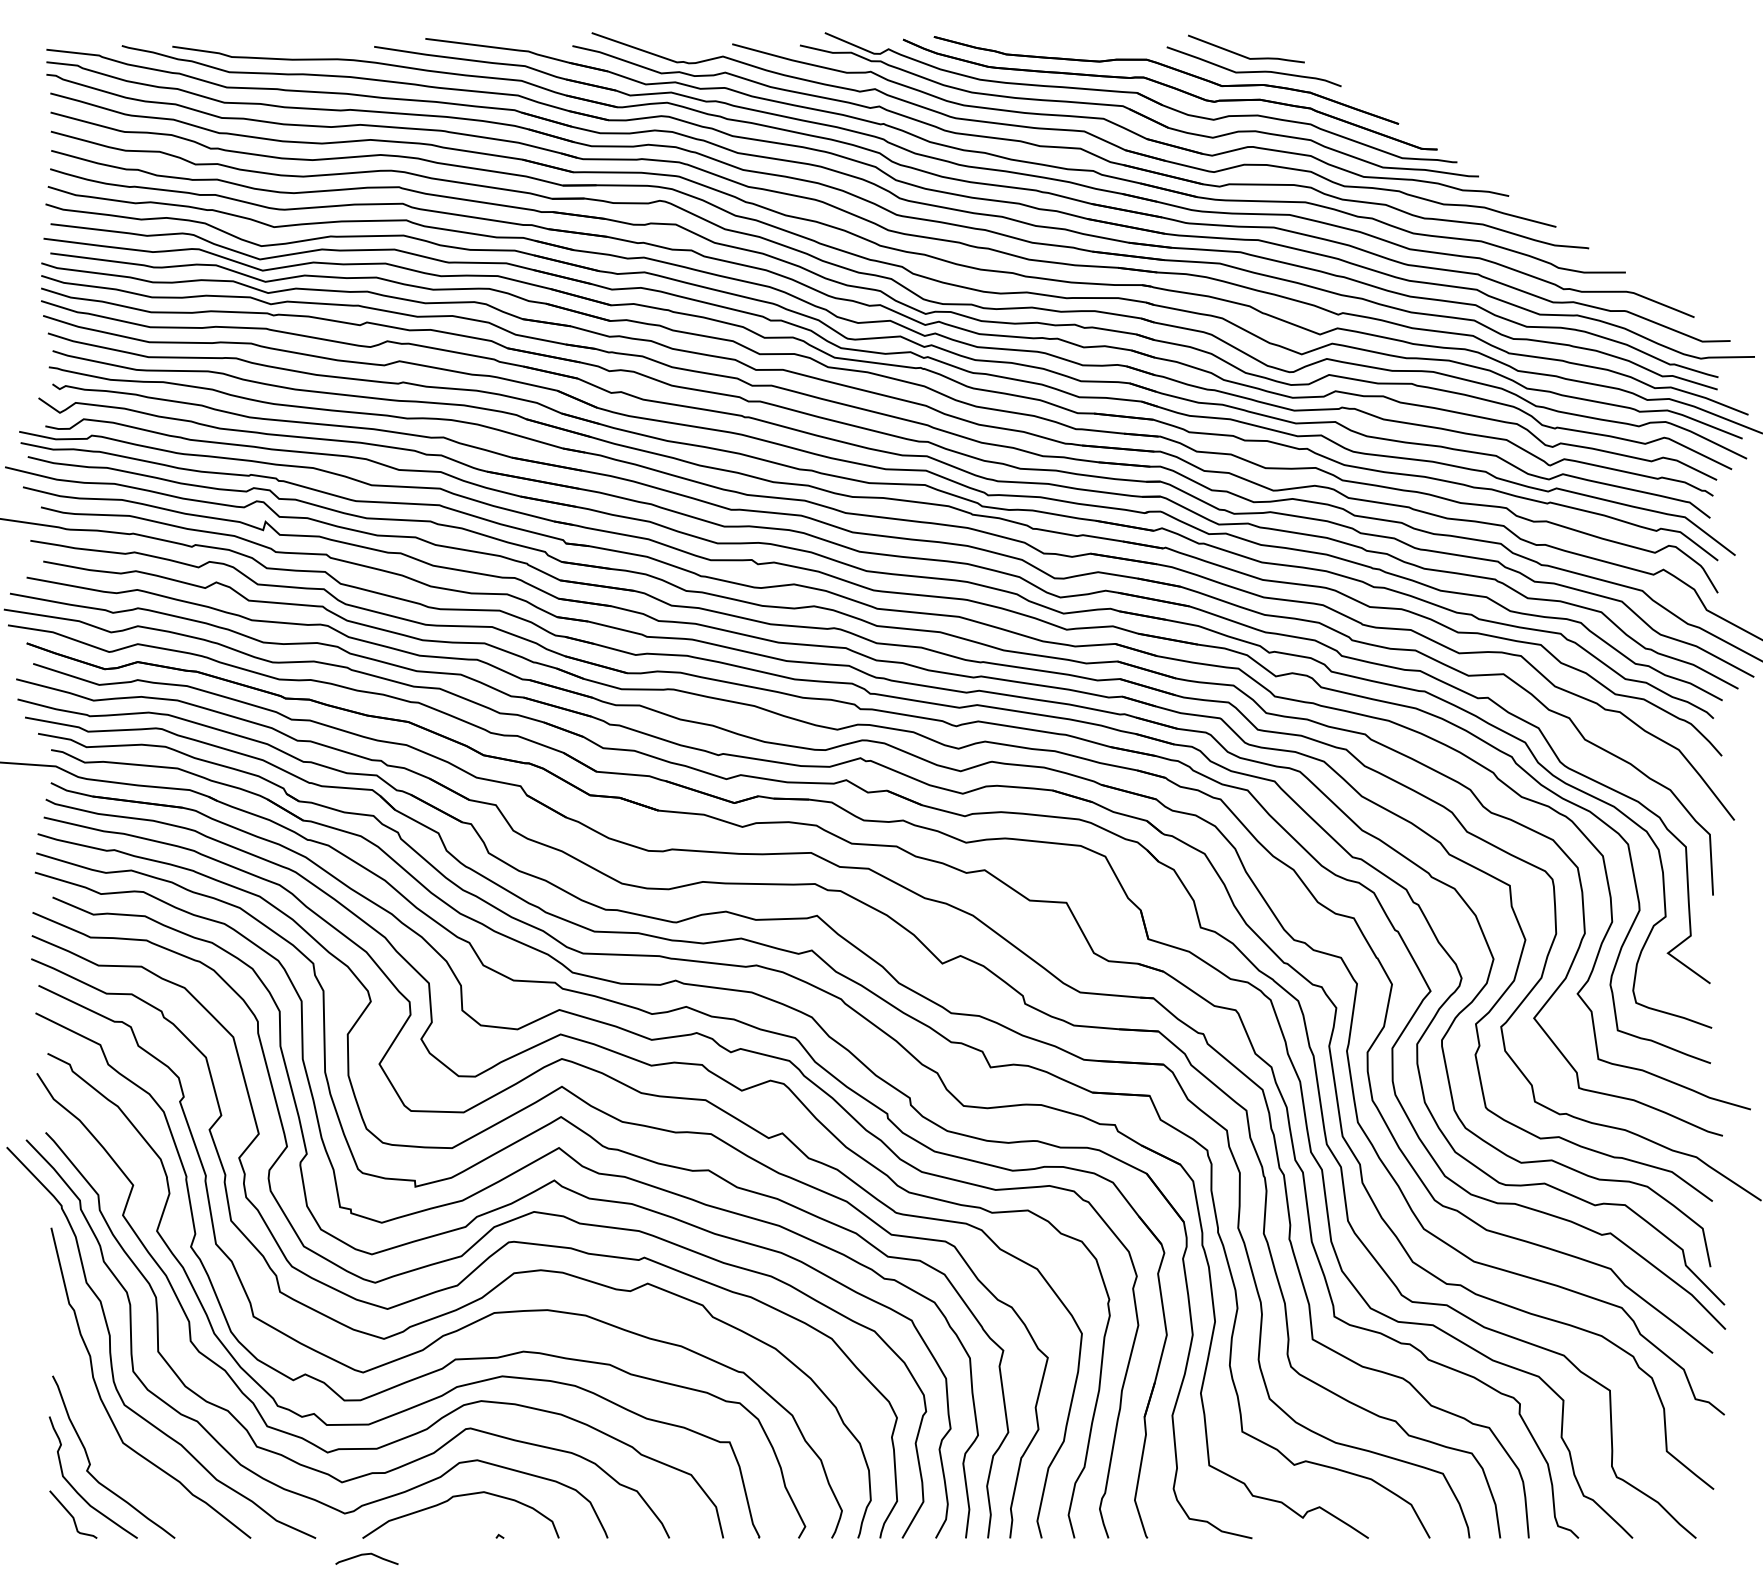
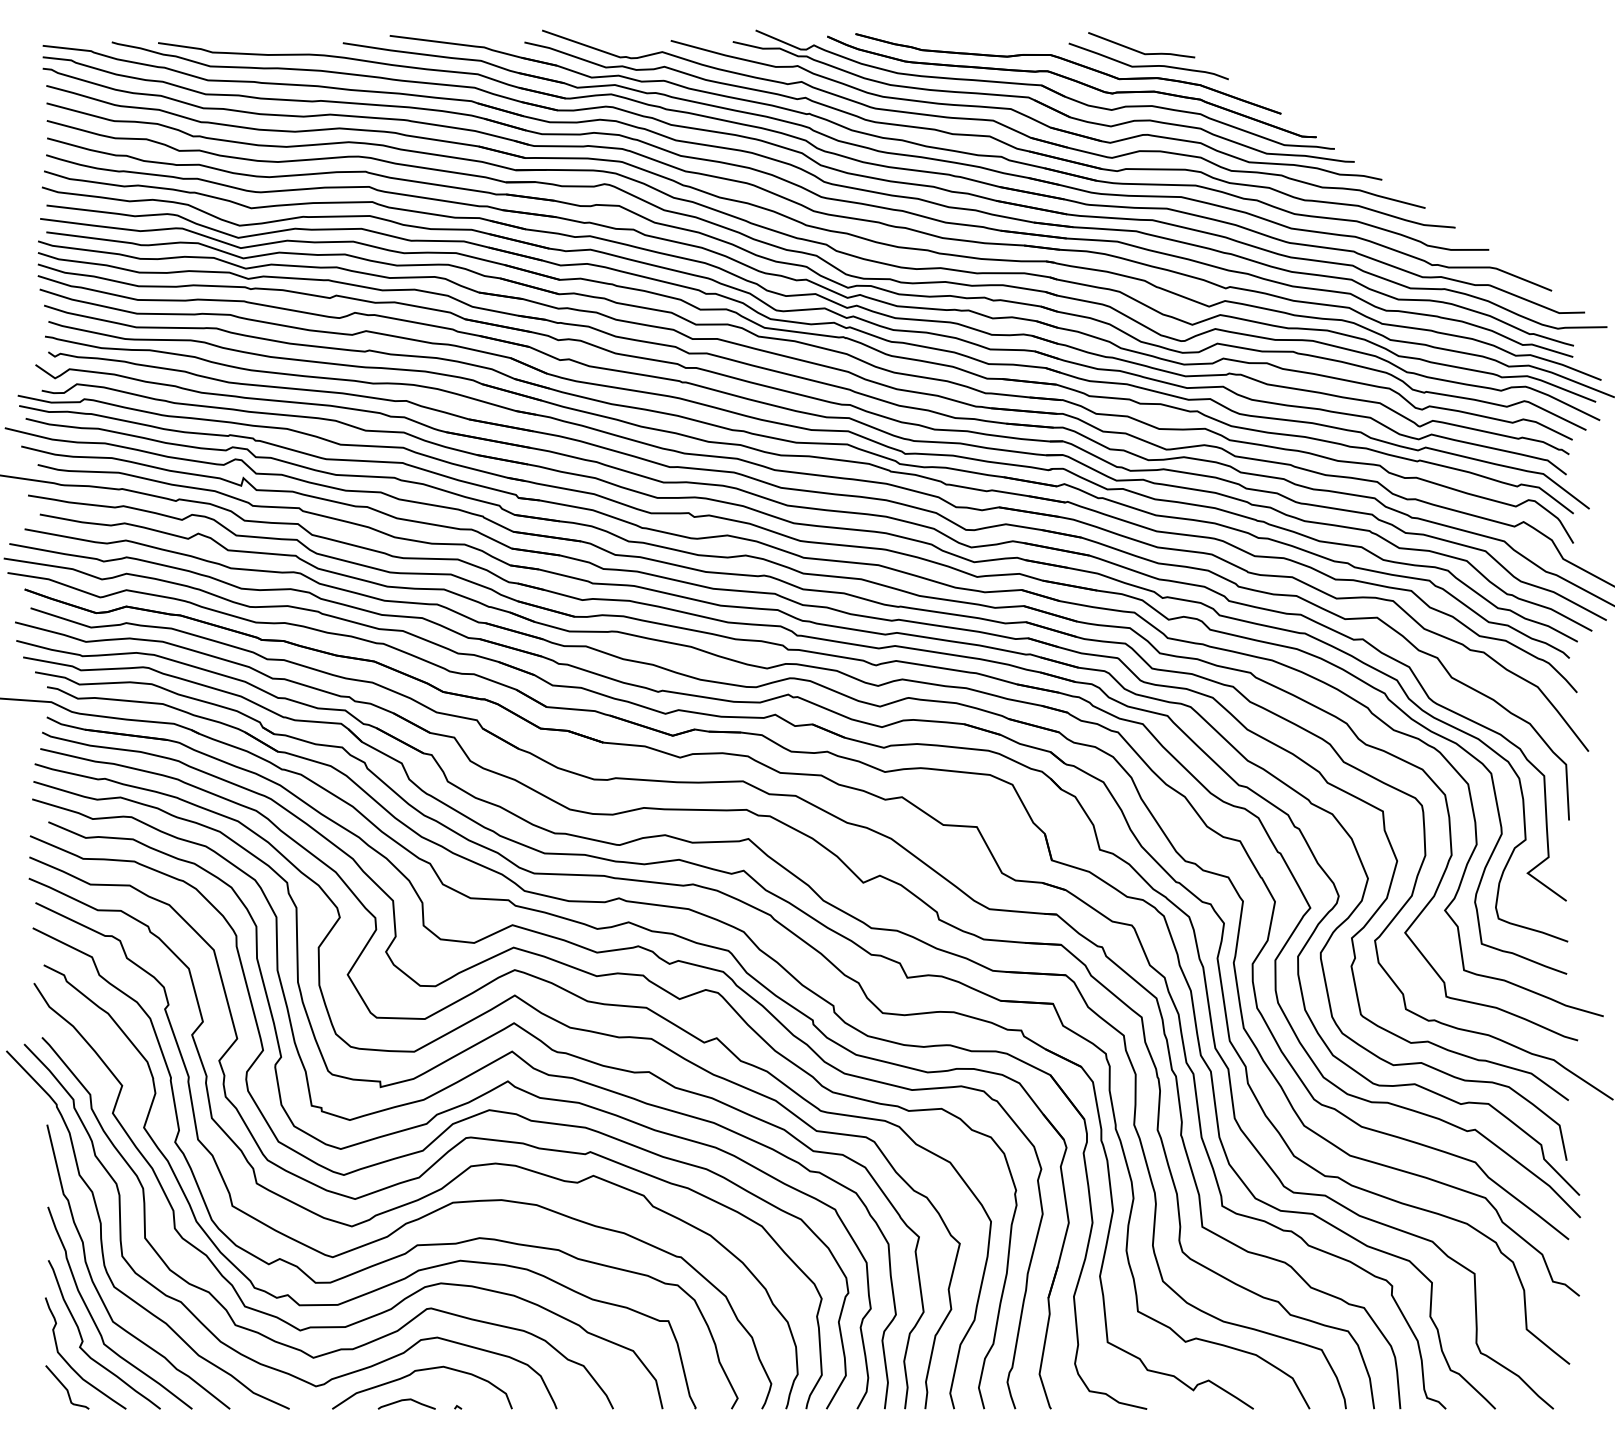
curve: (102, 1440) -> (94, 1319), added
curve: (366, 1555) -> (406, 1400), moved

